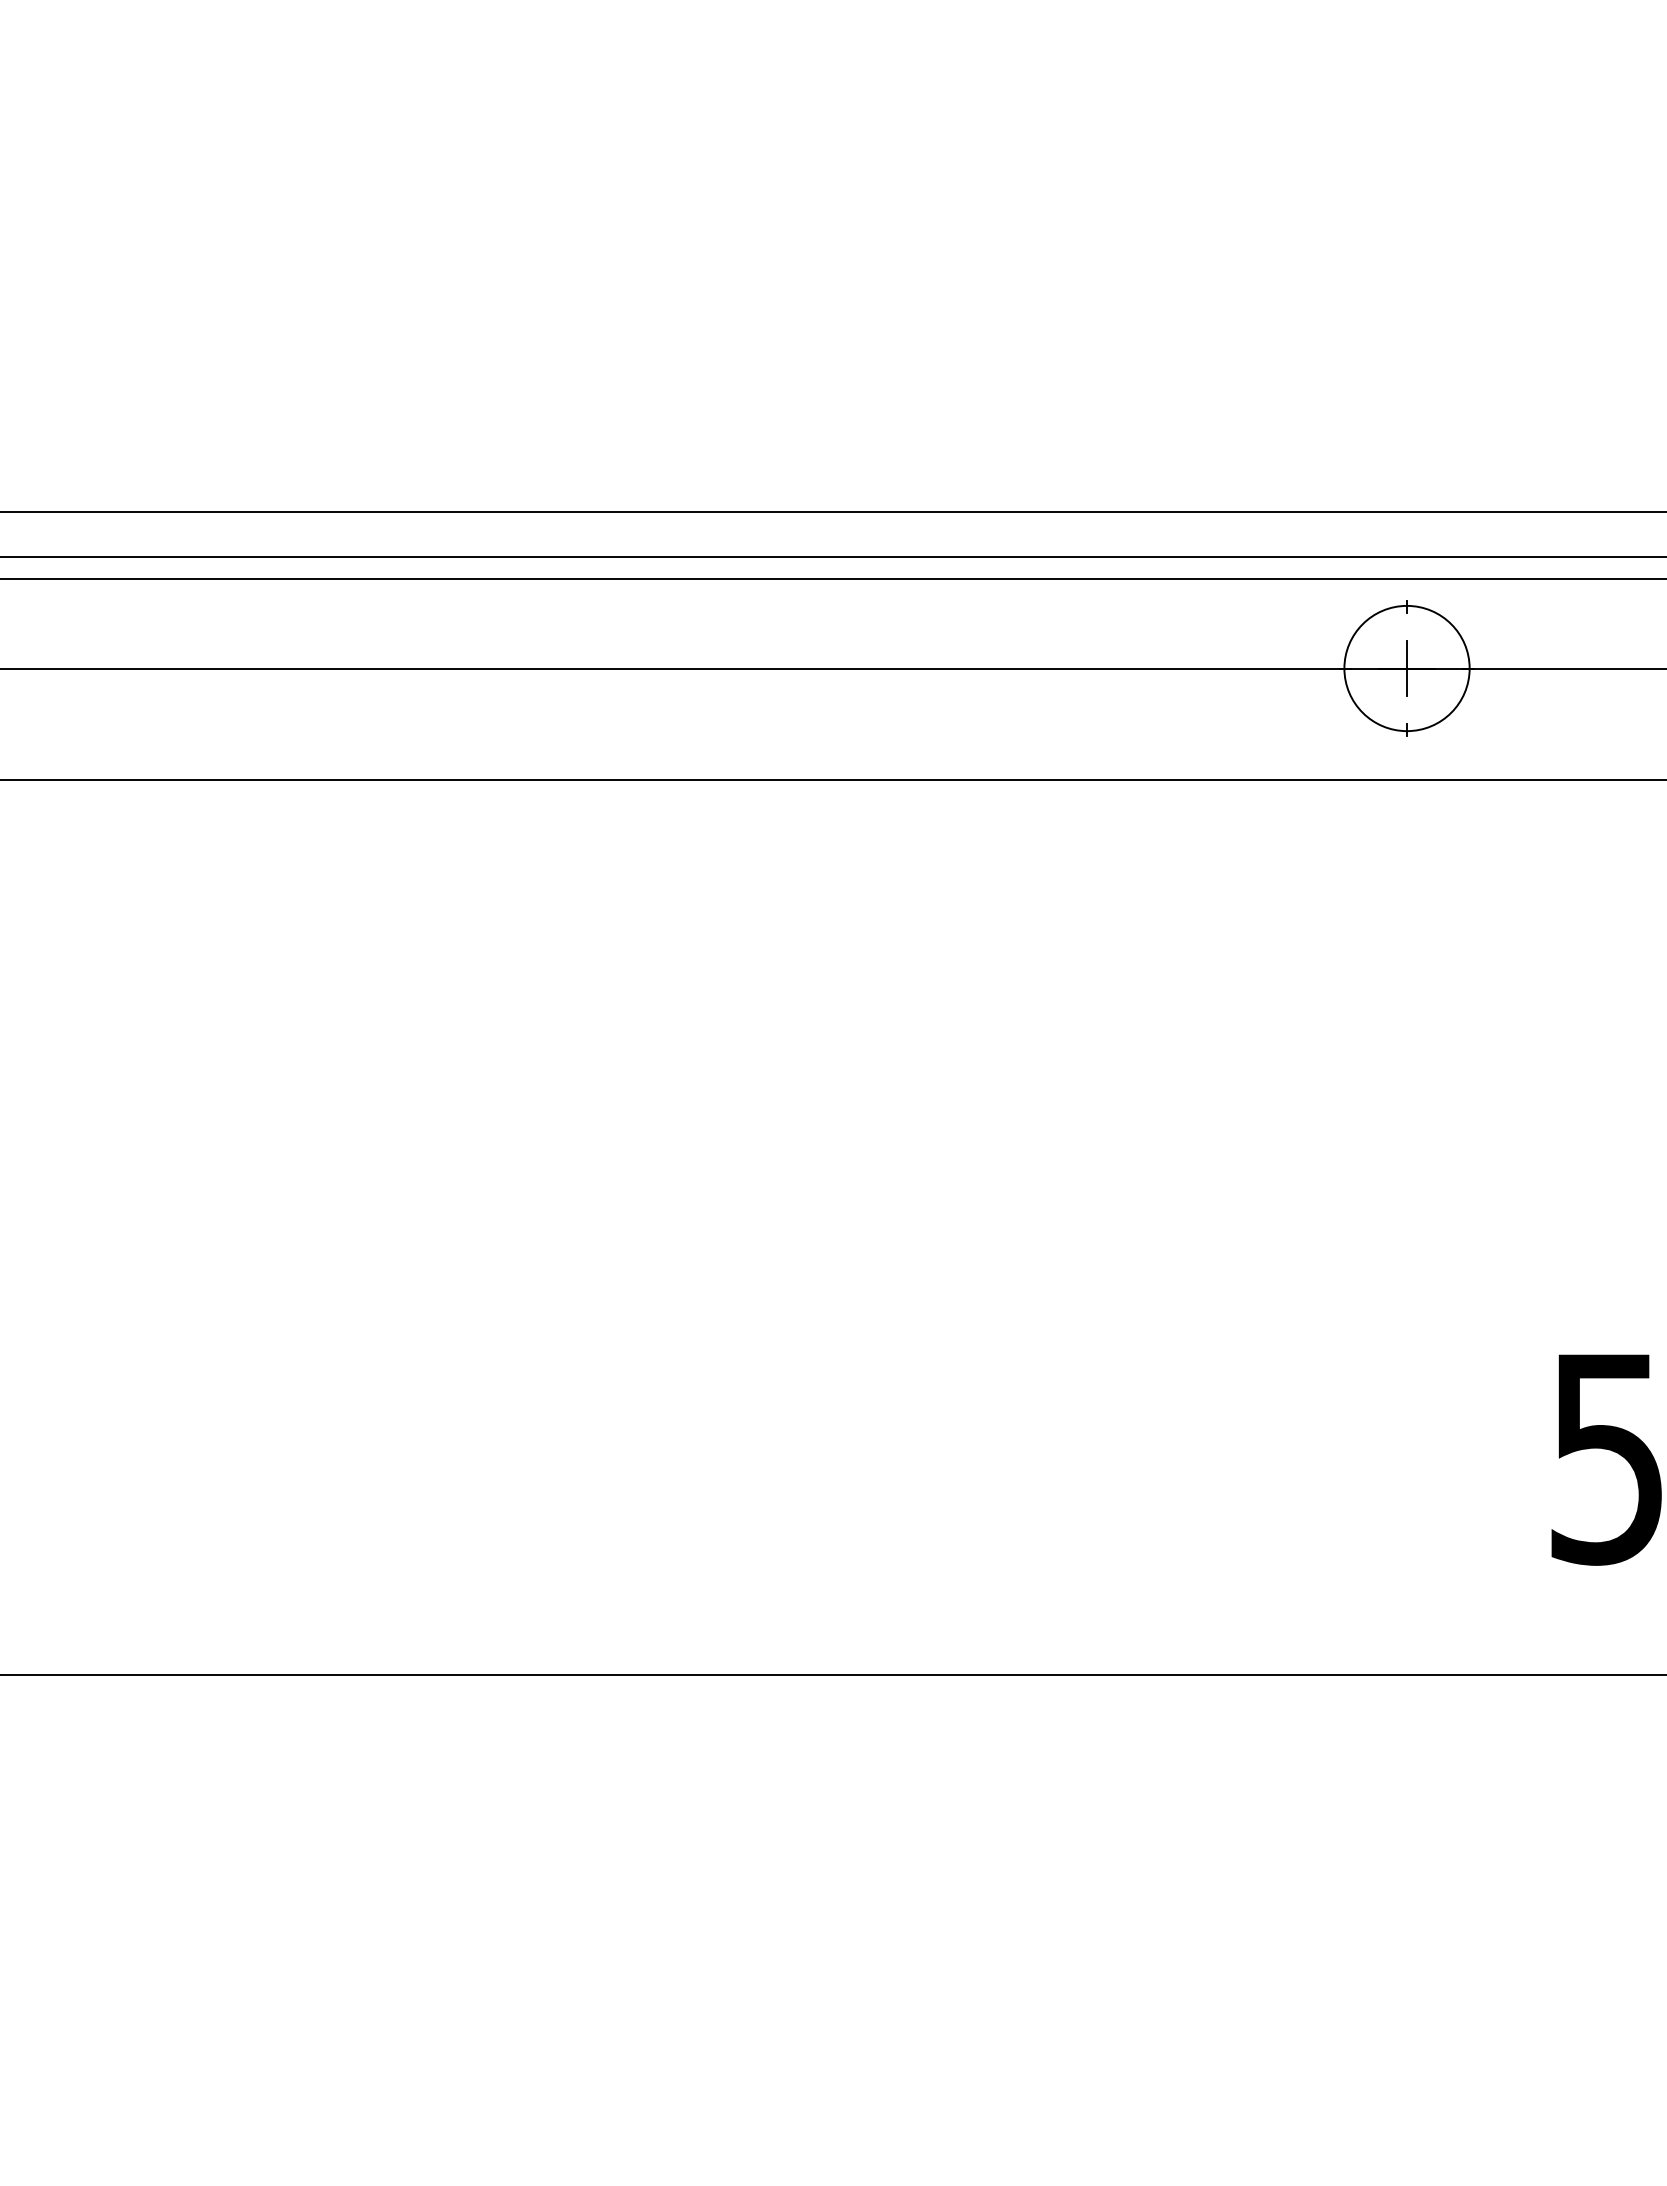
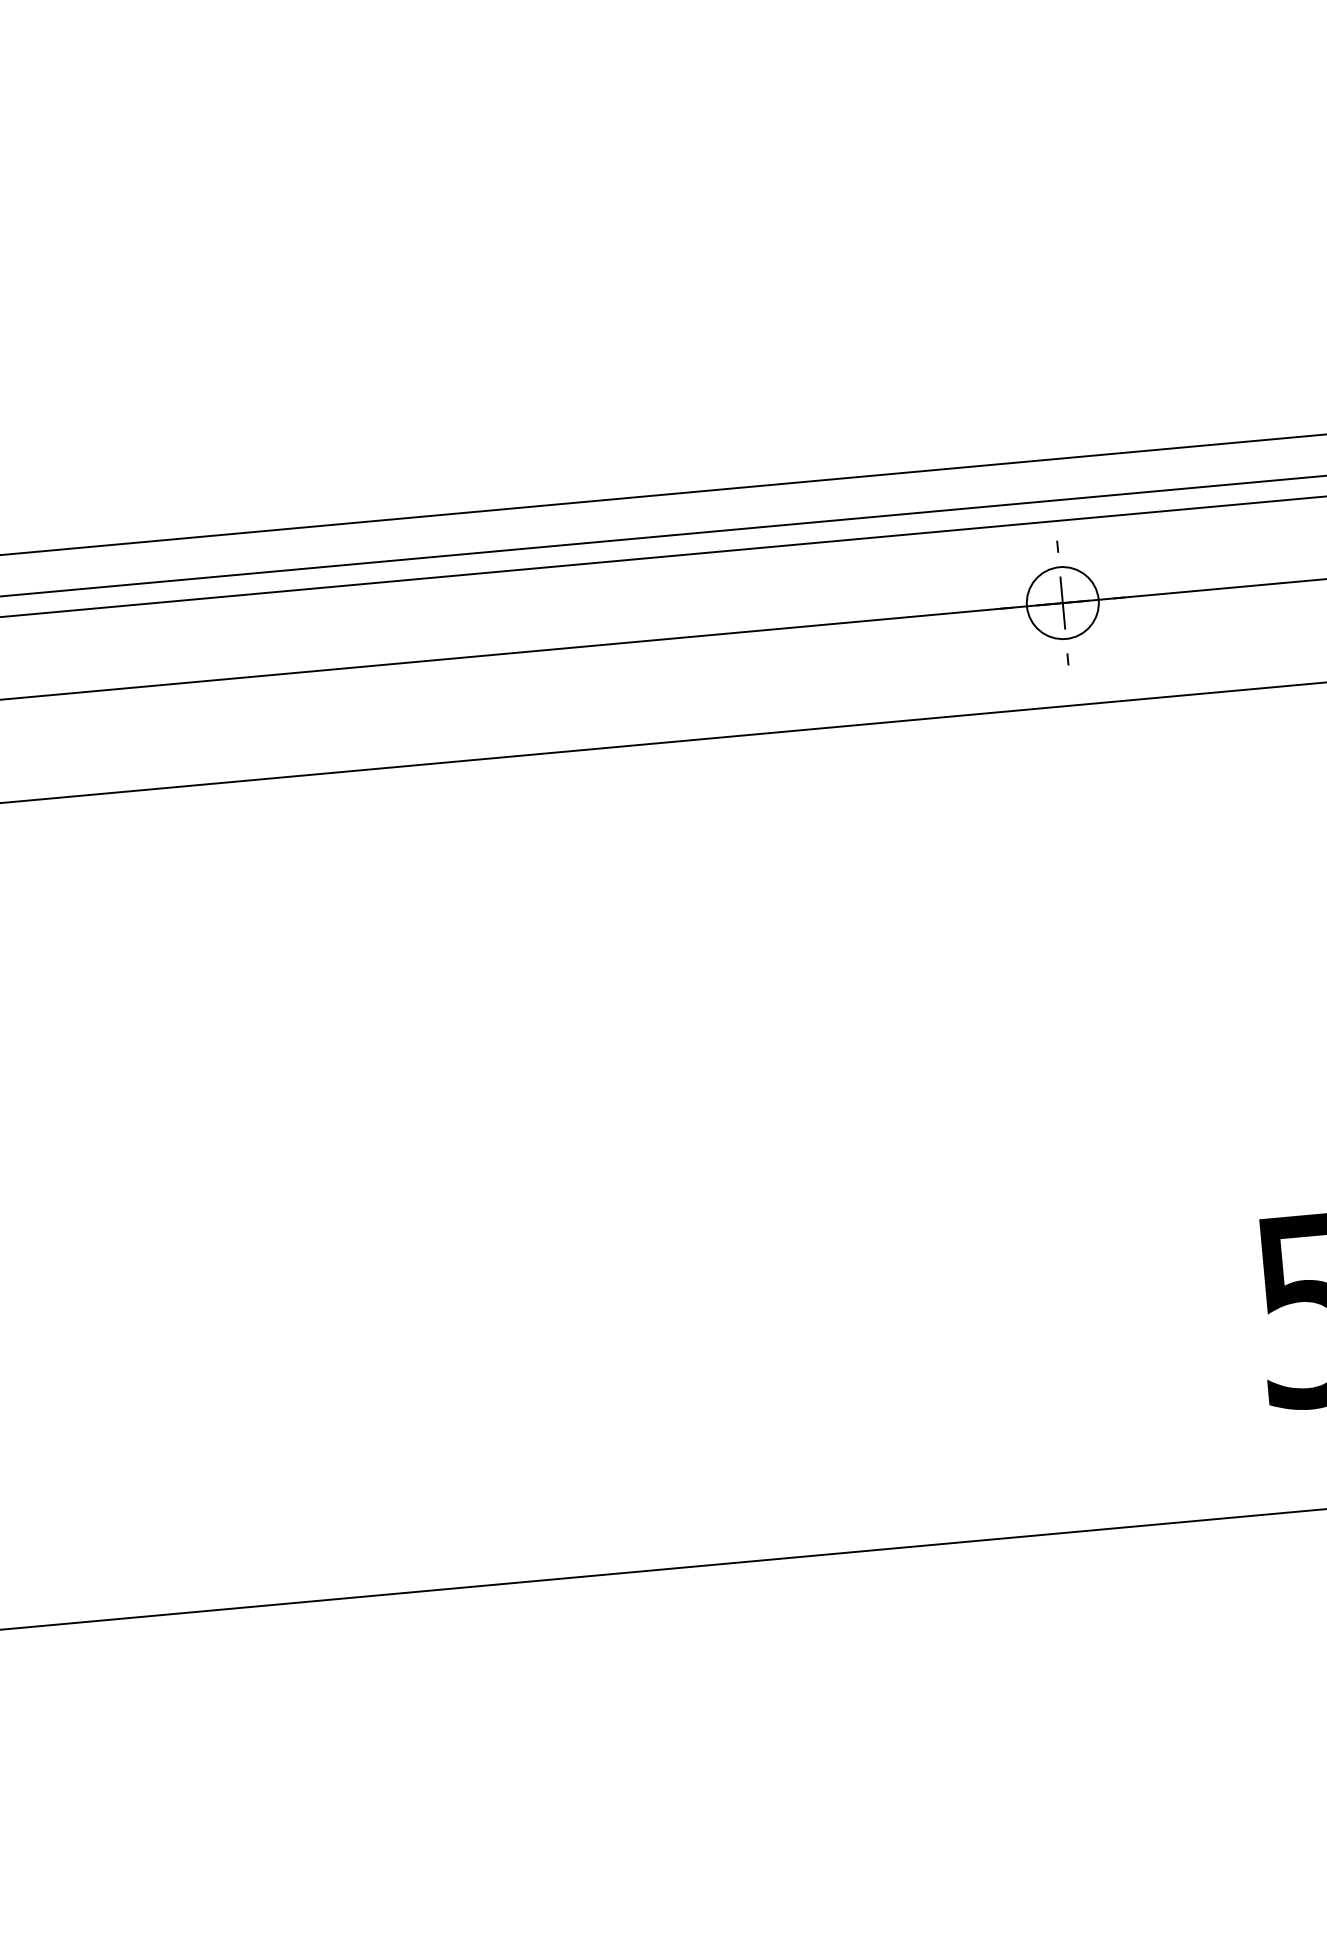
circle: (1406, 668) -> (1062, 603), size x0.62

